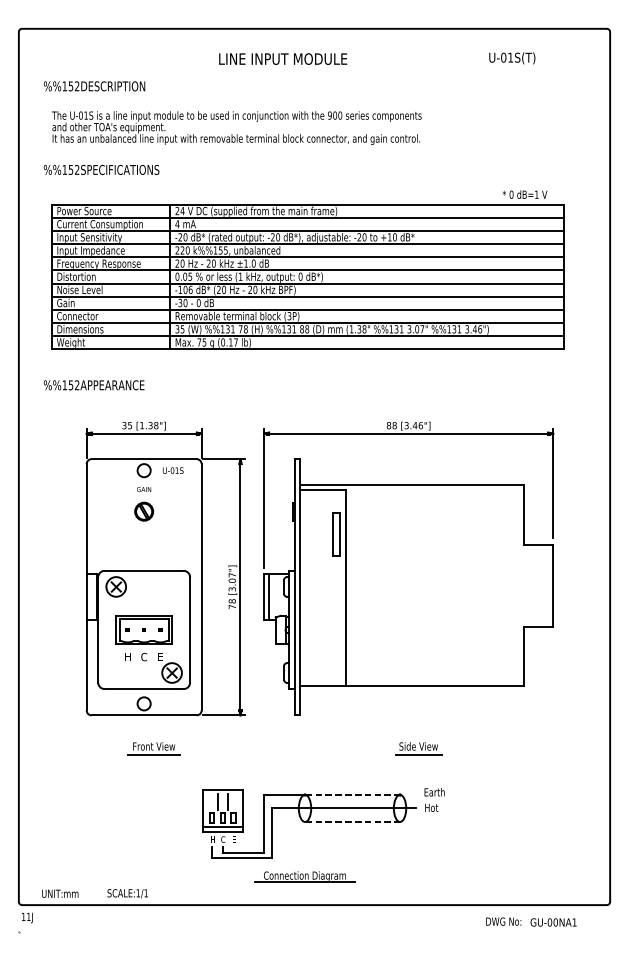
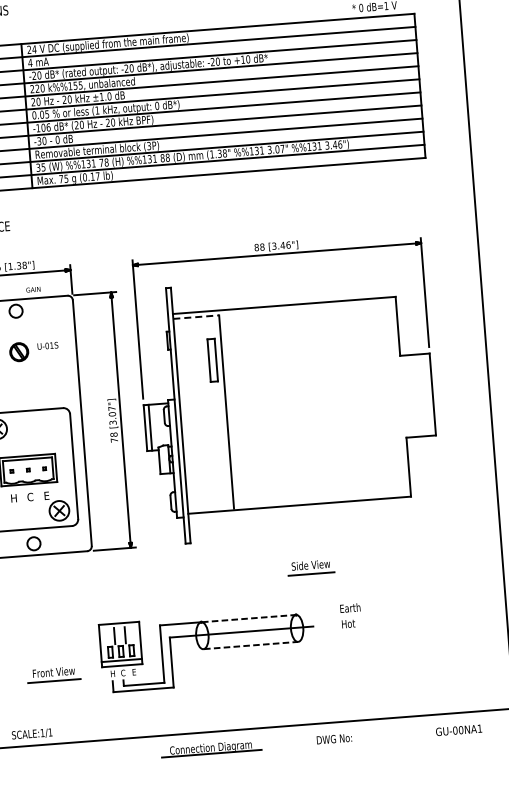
text: (172, 470) -> (47, 345), moved
text: (144, 489) -> (33, 289), moved
line: (323, 490) -> (196, 317), solid -> dashed
part: (153, 748) -> (53, 674), moved
text: (434, 799) -> (350, 615), moved
part: (304, 876) -> (210, 748), moved
text: (503, 921) -> (334, 738), moved

